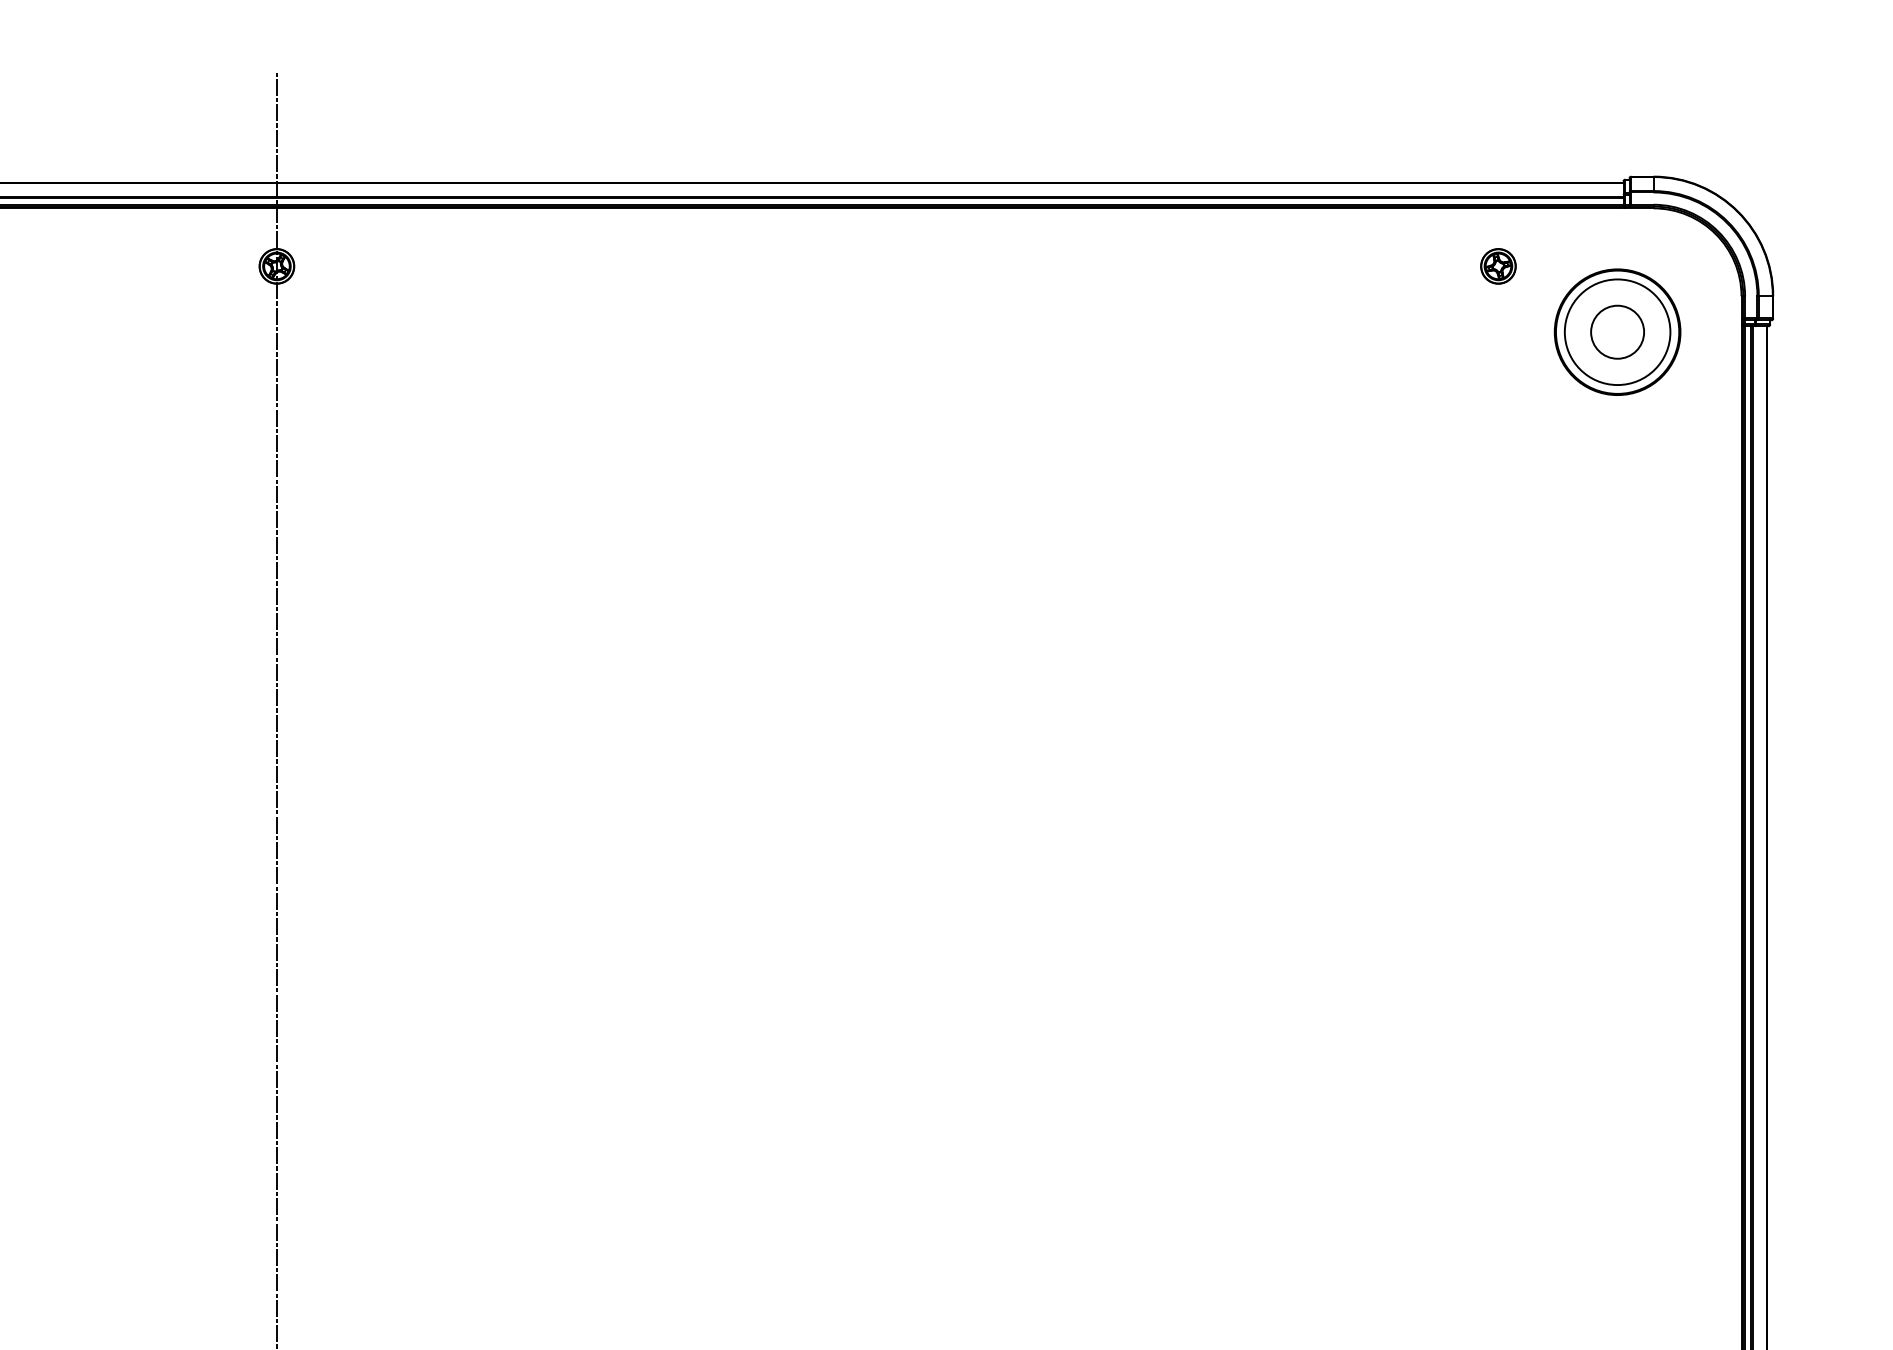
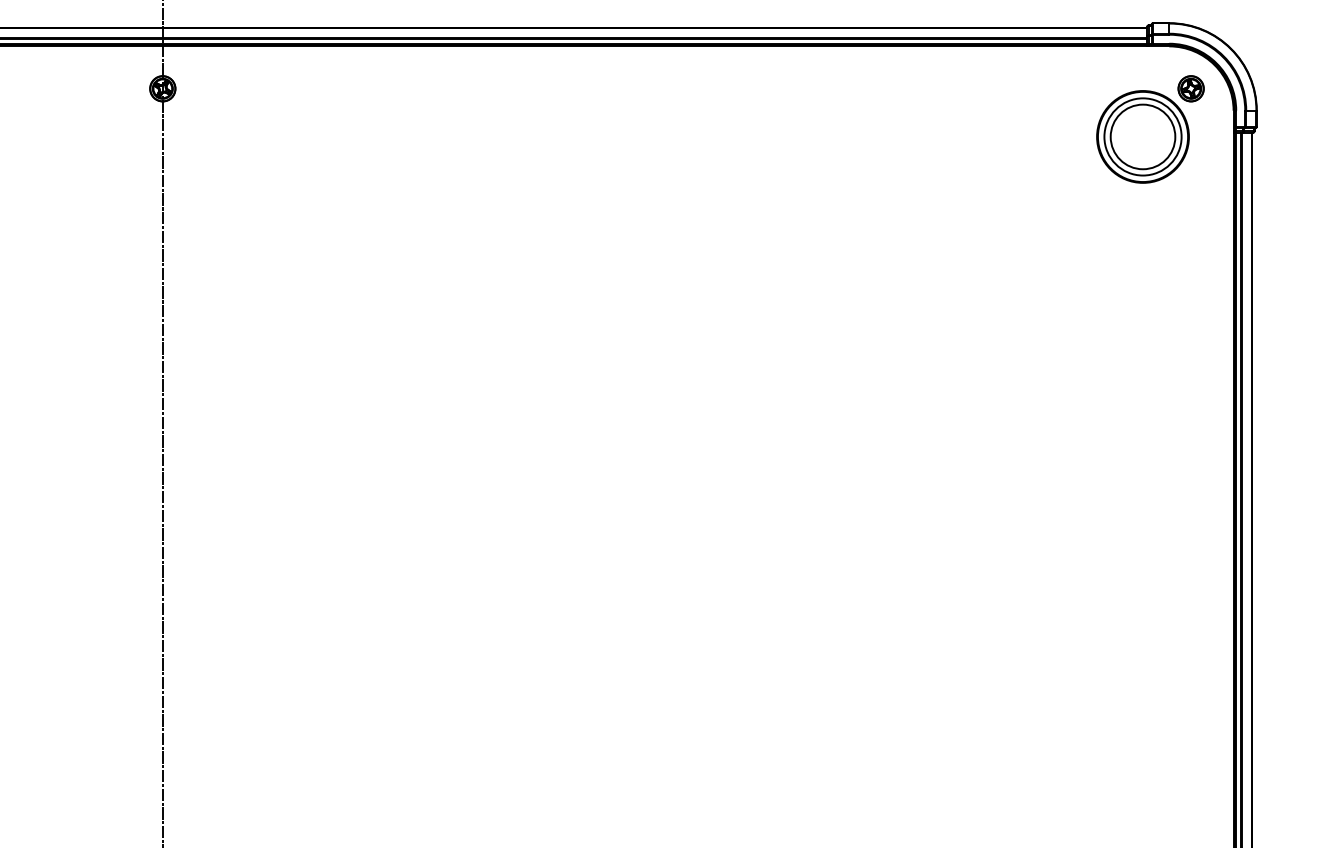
part: (1498, 266) -> (1191, 88), moved
circle: (1617, 332) -> (1142, 137), size x1.67

